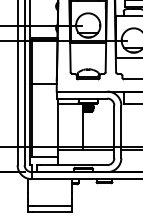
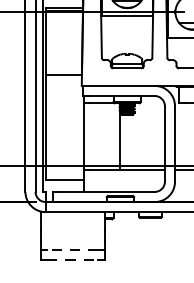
line: (50, 205) -> (72, 250), solid -> dashed
line: (50, 212) -> (72, 260), solid -> dashed

